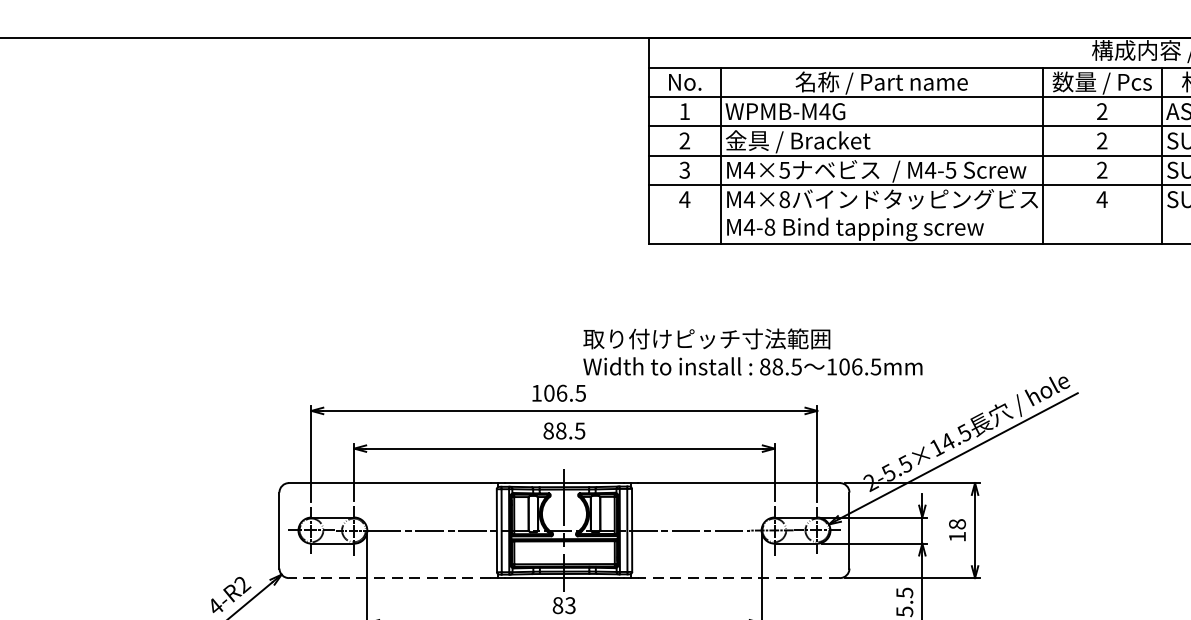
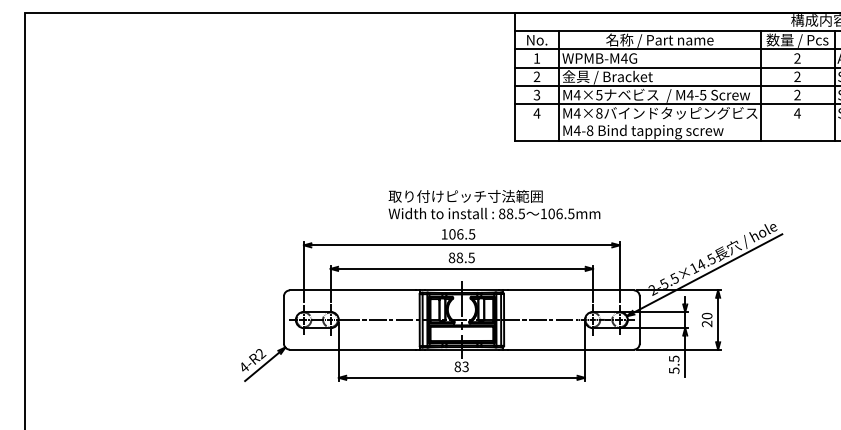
text: (752, 351) -> (494, 204), moved
text: (956, 529) -> (706, 319), 18 -> 20
line: (389, 577) -> (352, 349), dashed -> solid
line: (738, 577) -> (570, 349), dashed -> solid

